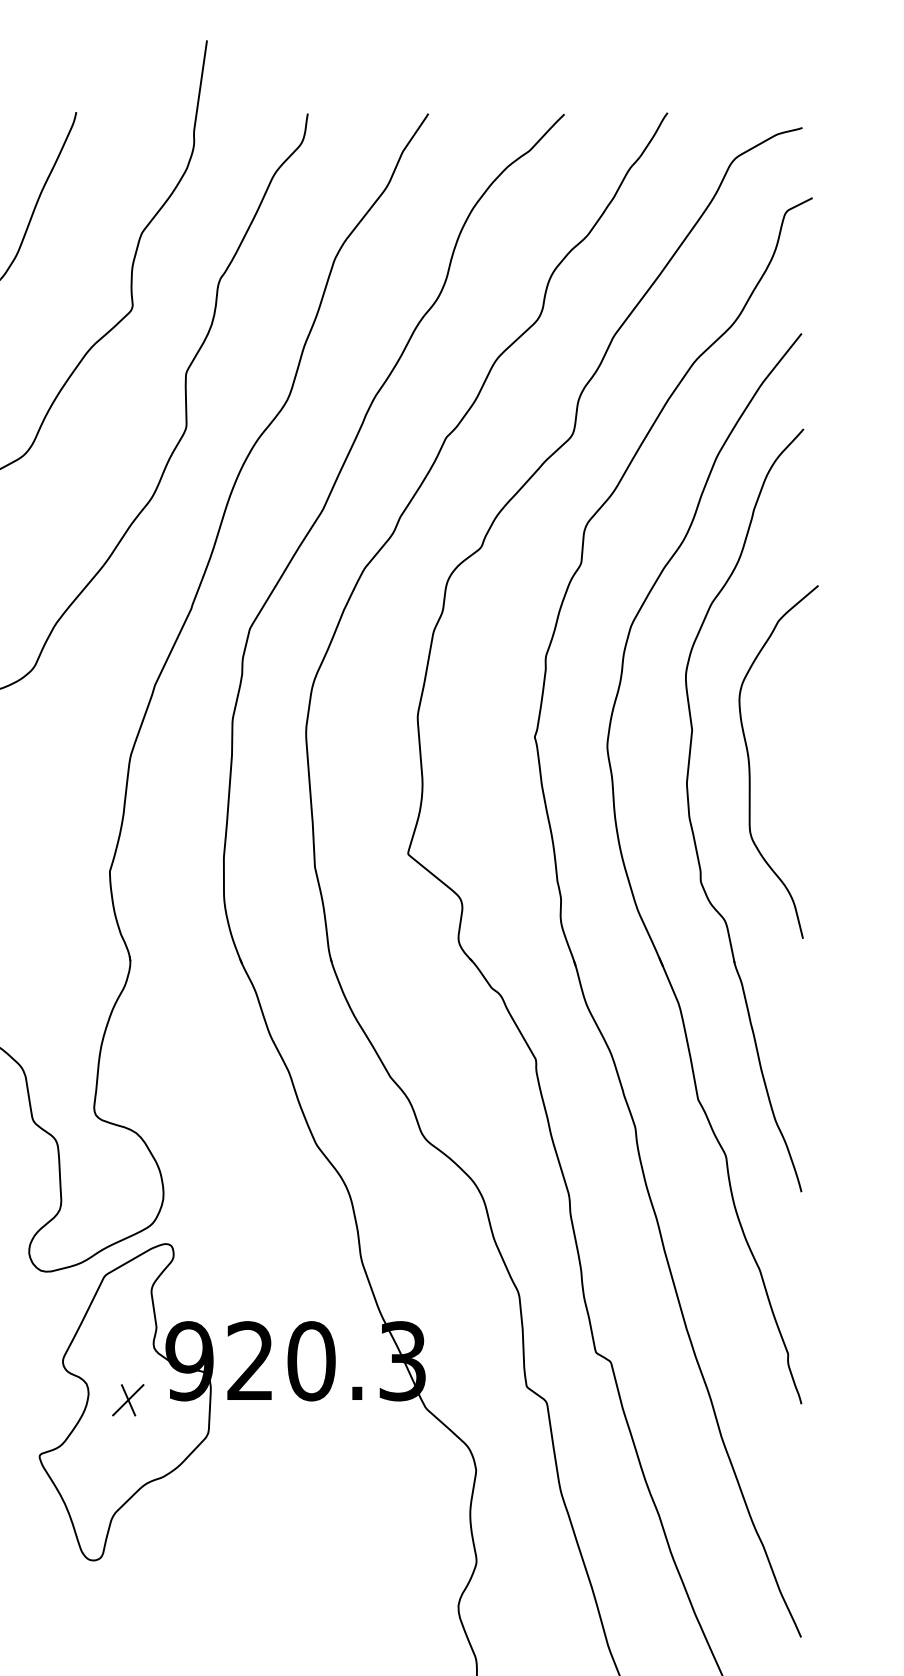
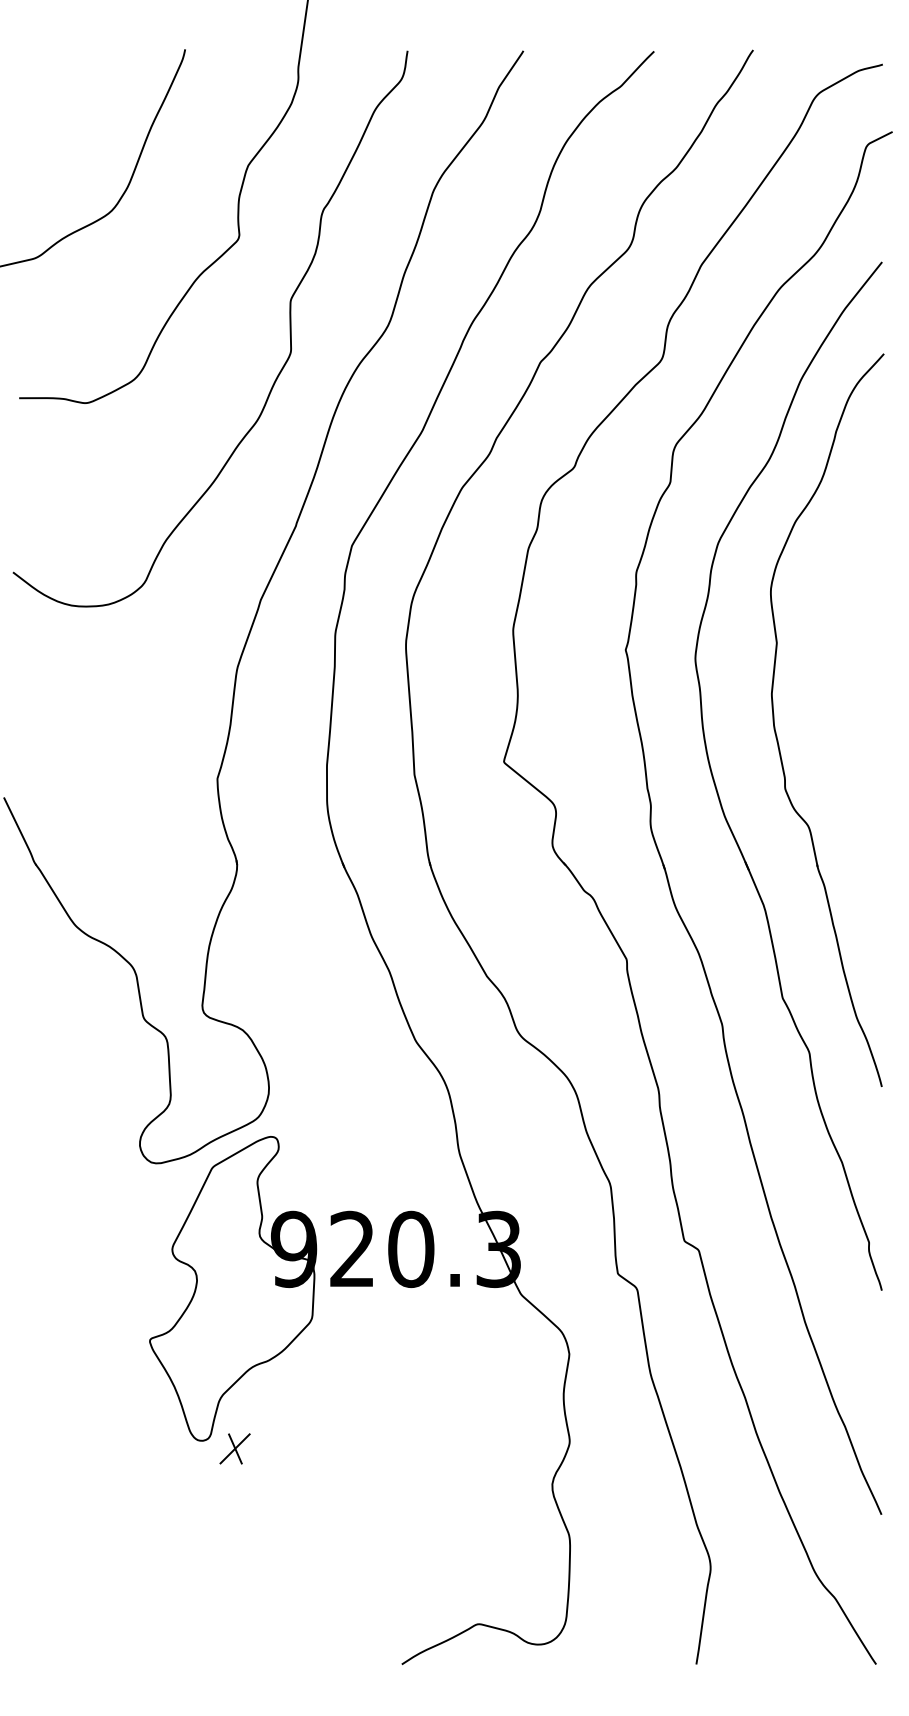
curve: (750, 761) -> (832, 673), removed
part: (127, 1399) -> (234, 1448), moved

